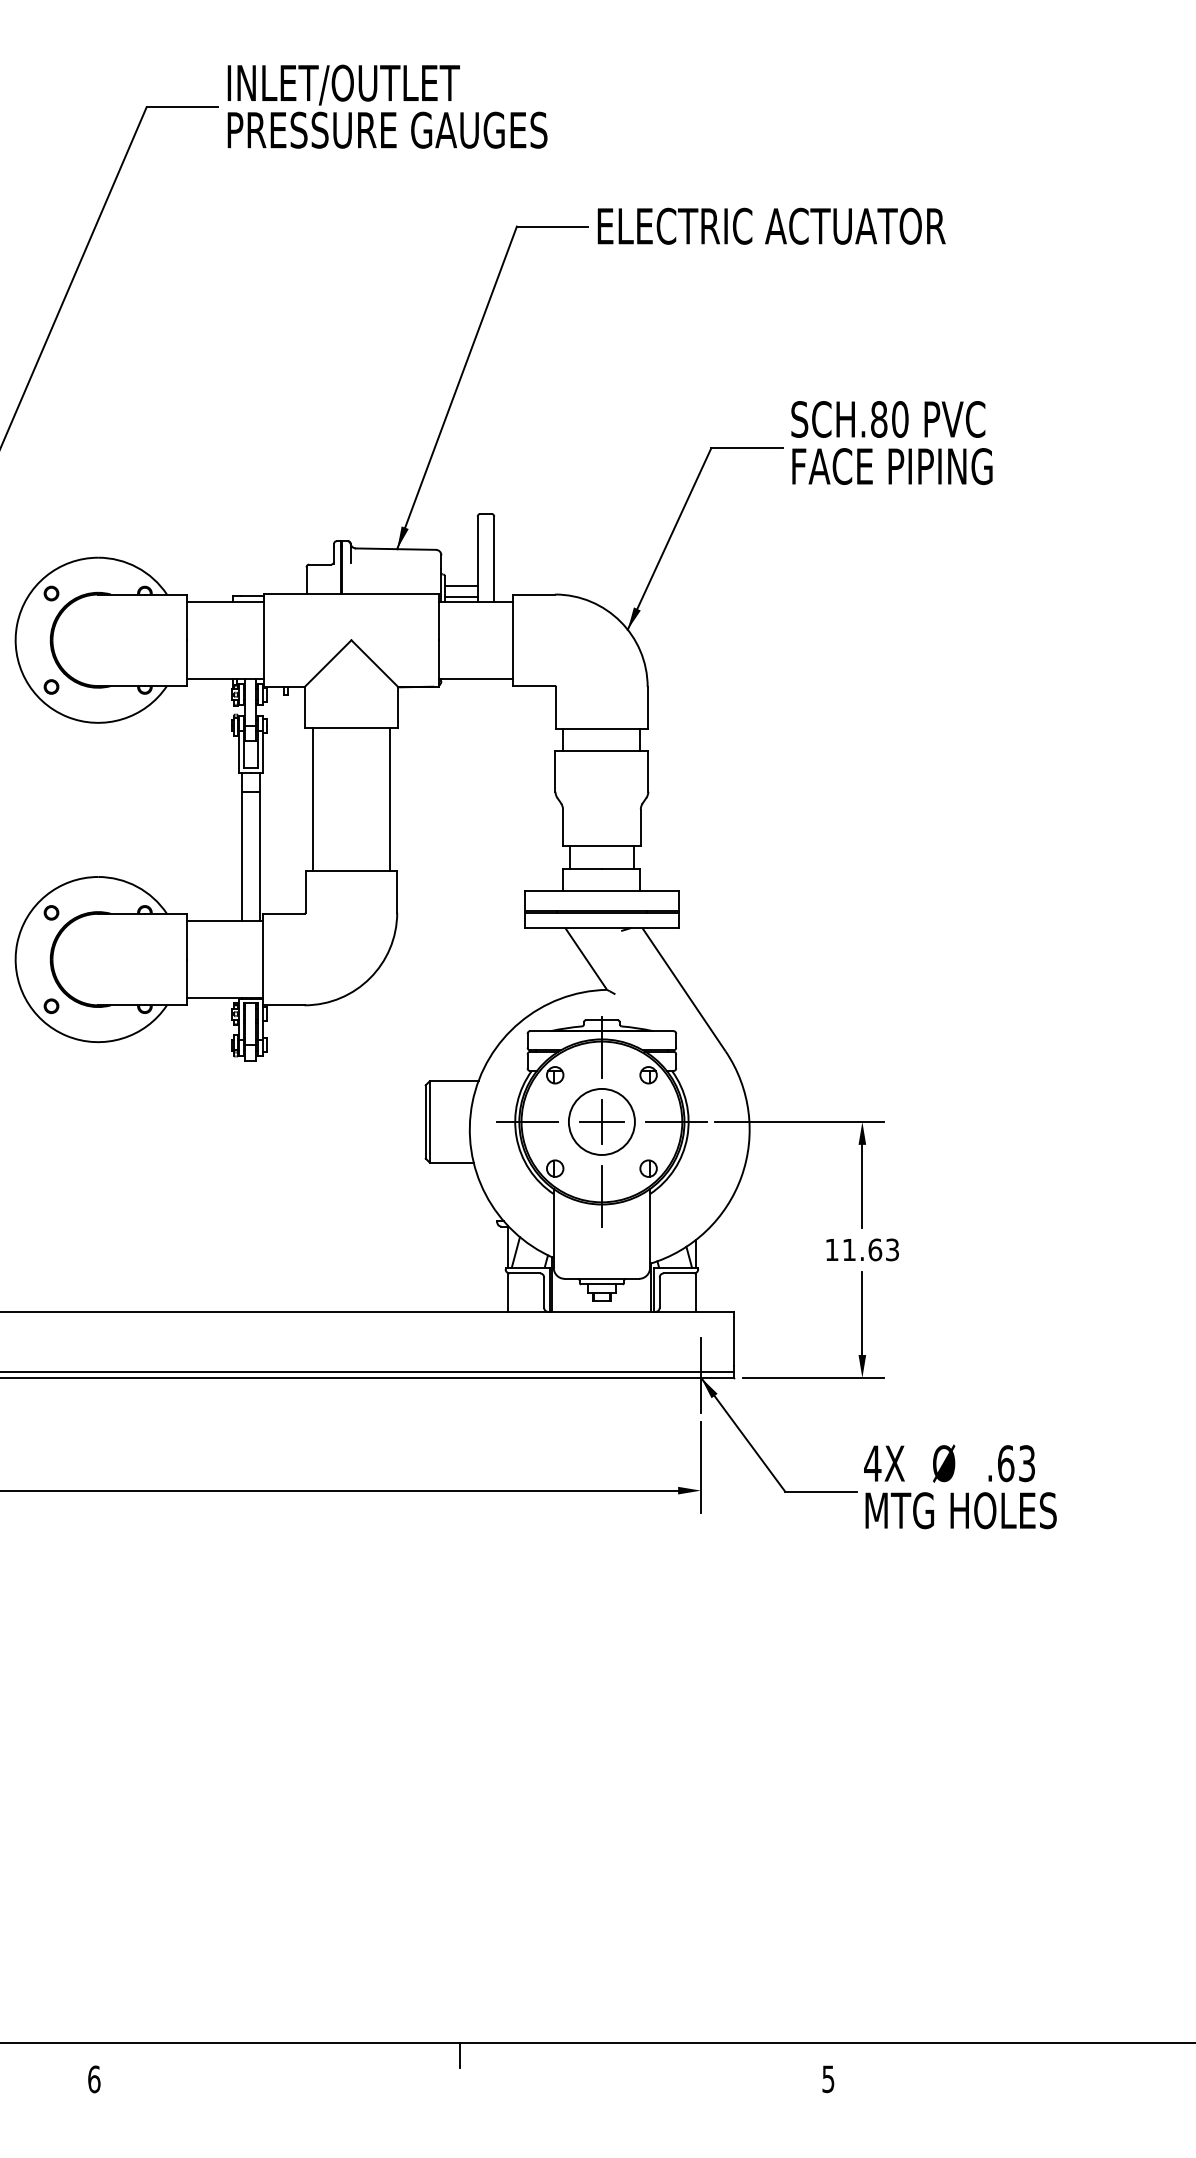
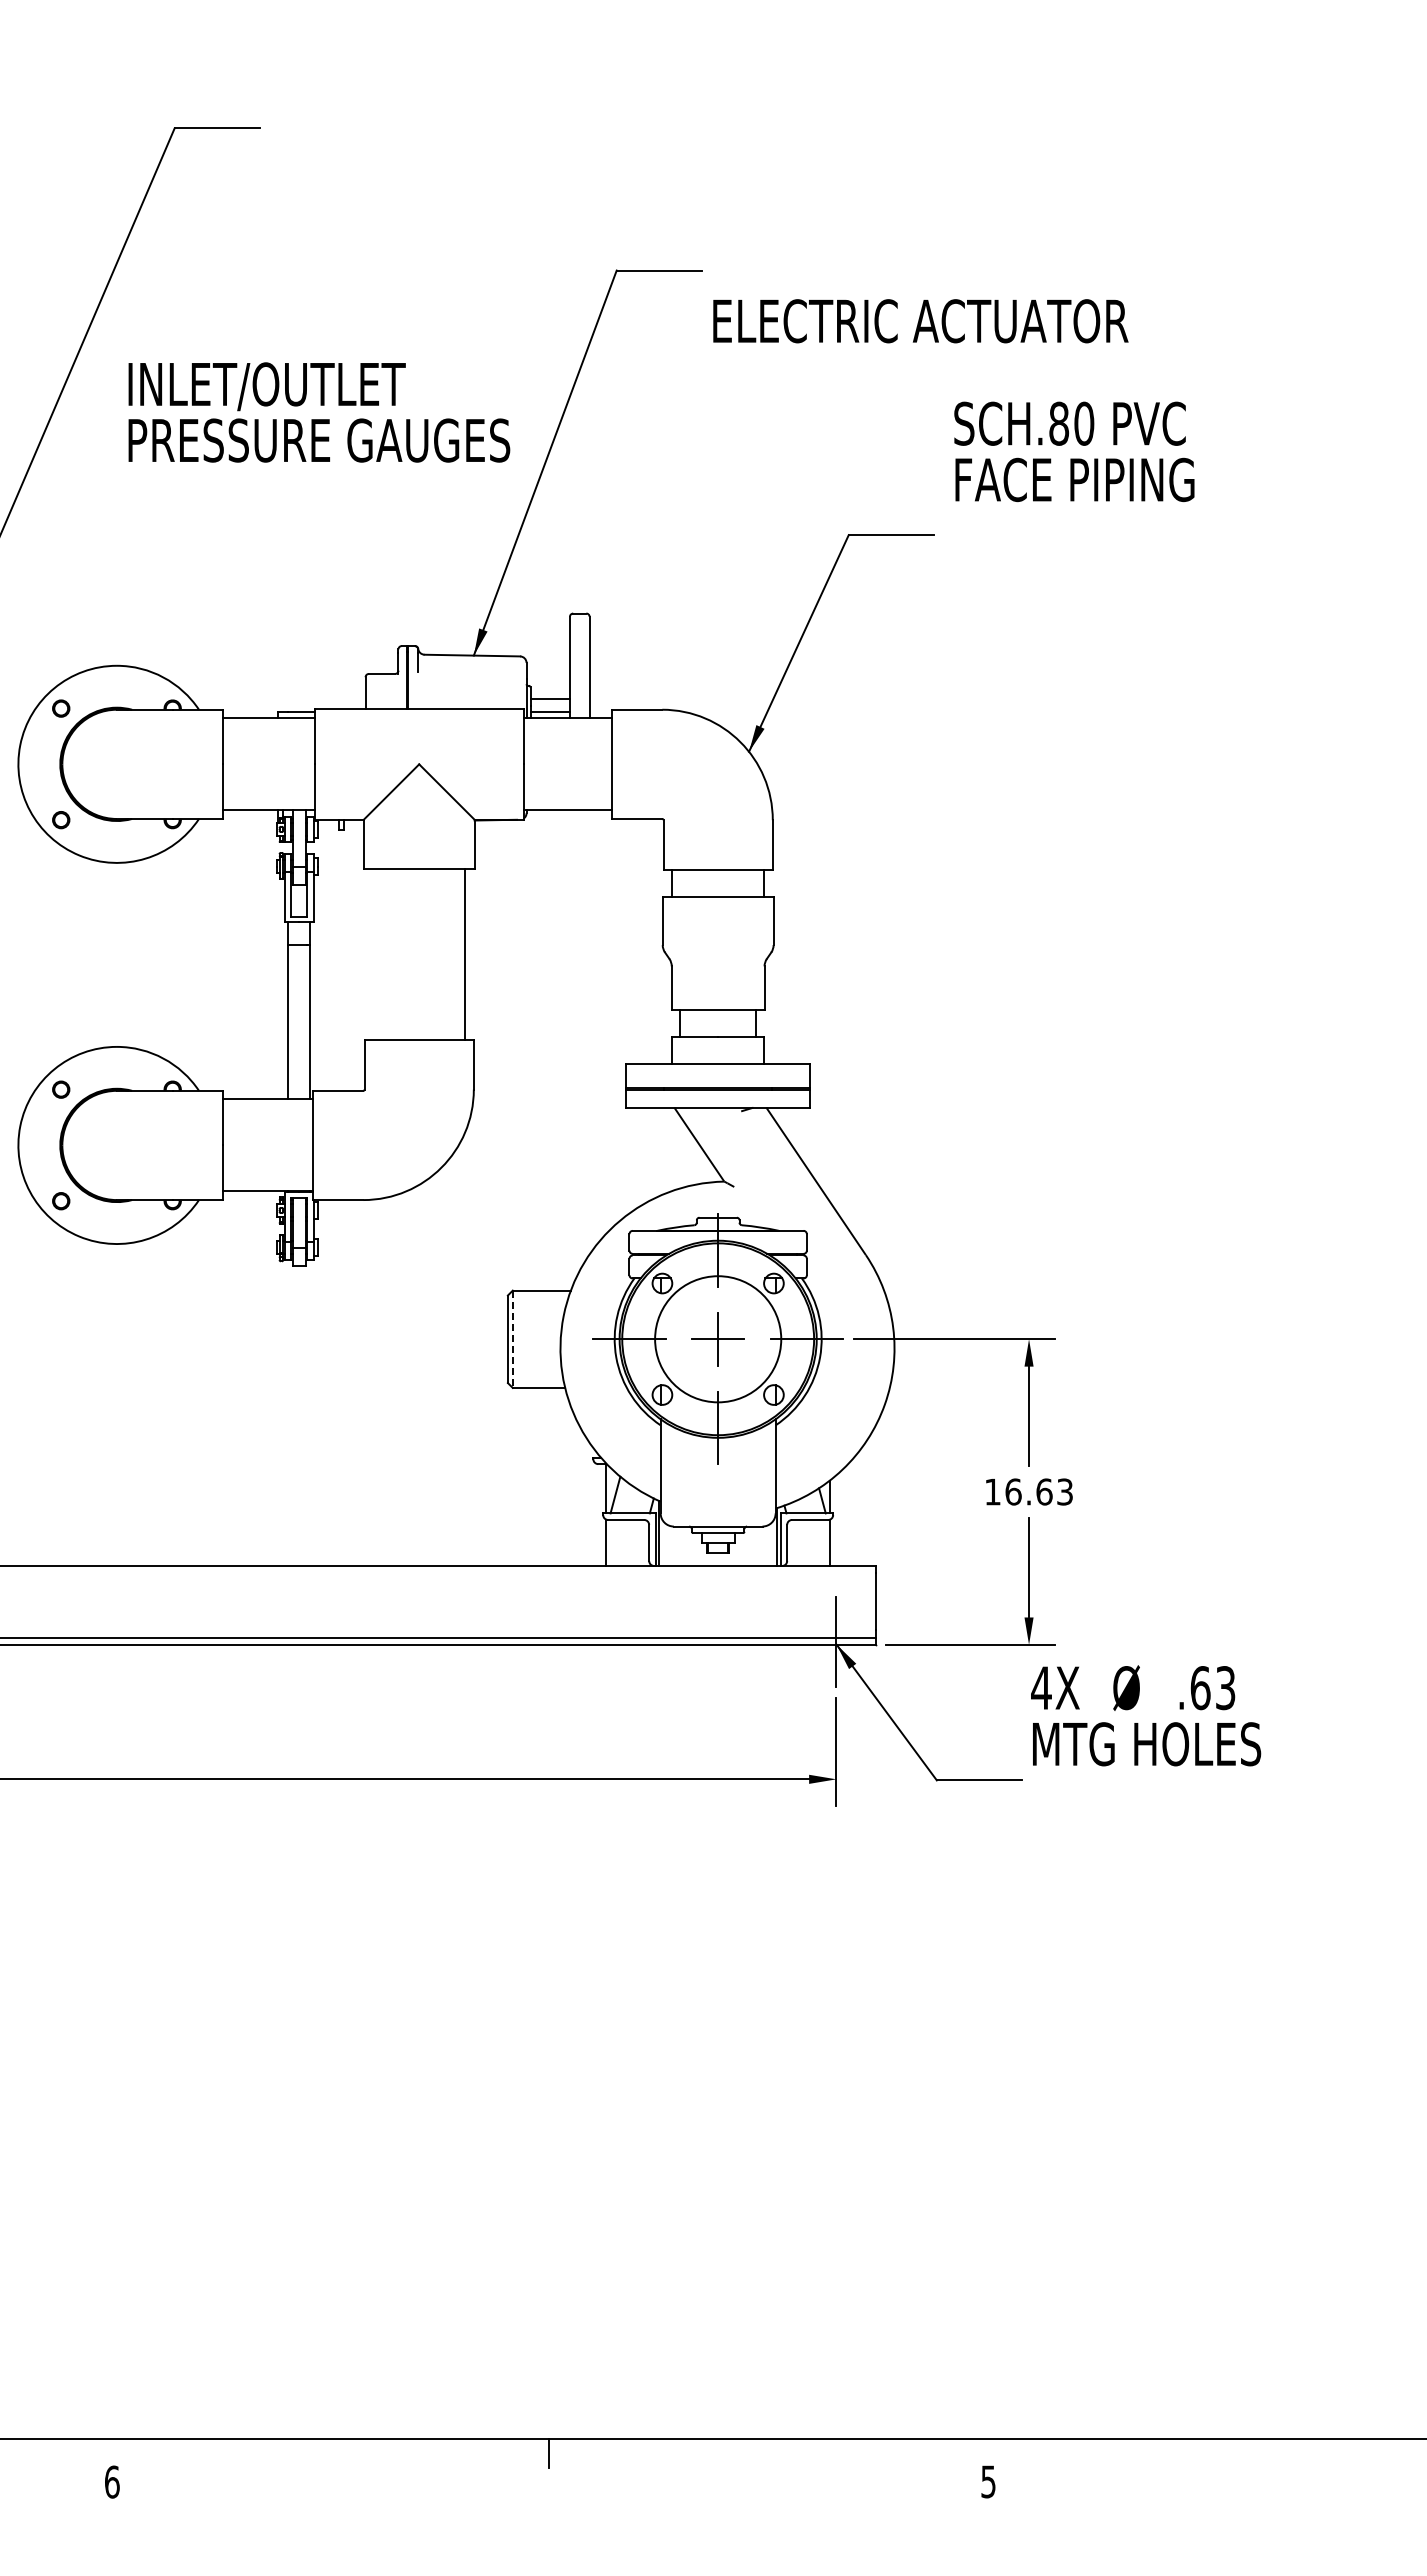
text: (387, 106) -> (319, 412), moved
text: (771, 226) -> (920, 321), moved
text: (892, 442) -> (1074, 451), moved
line: (313, 798) -> (373, 953), removed
circle: (601, 1121) -> (717, 1338), size x1.6
line: (429, 1122) -> (512, 1339), solid -> dashed
text: (849, 1249) -> (1013, 1491), 11.63 -> 16.63
text: (960, 1486) -> (1146, 1715), moved

